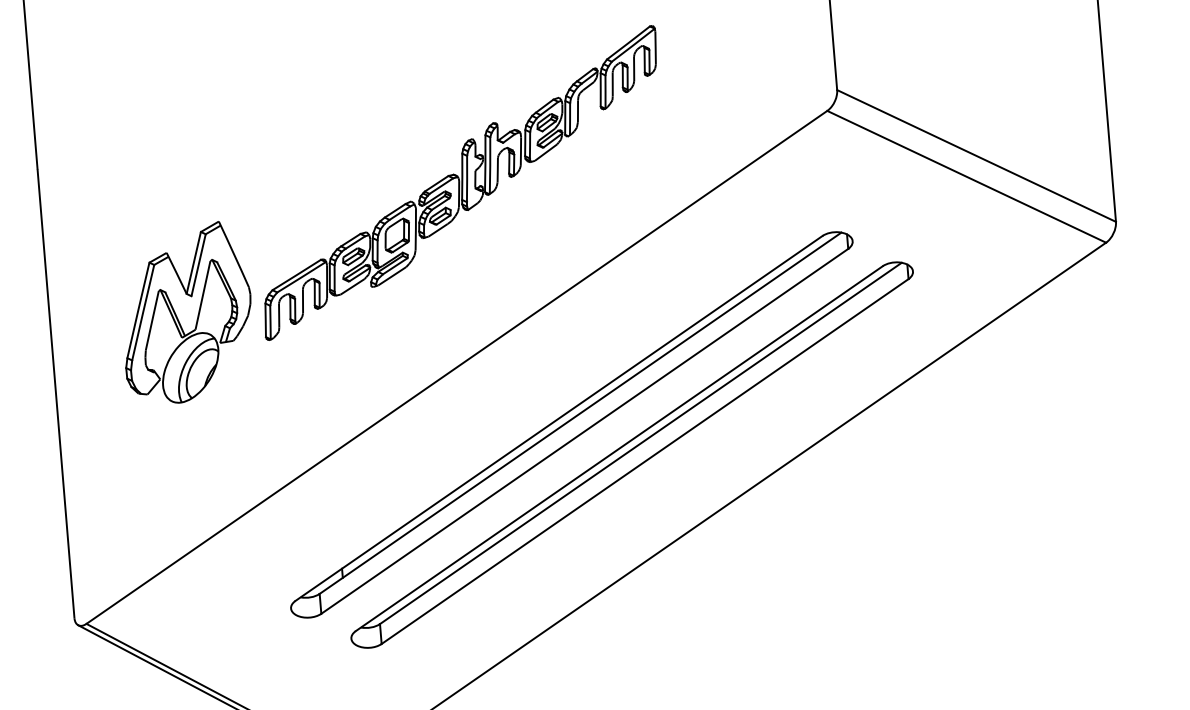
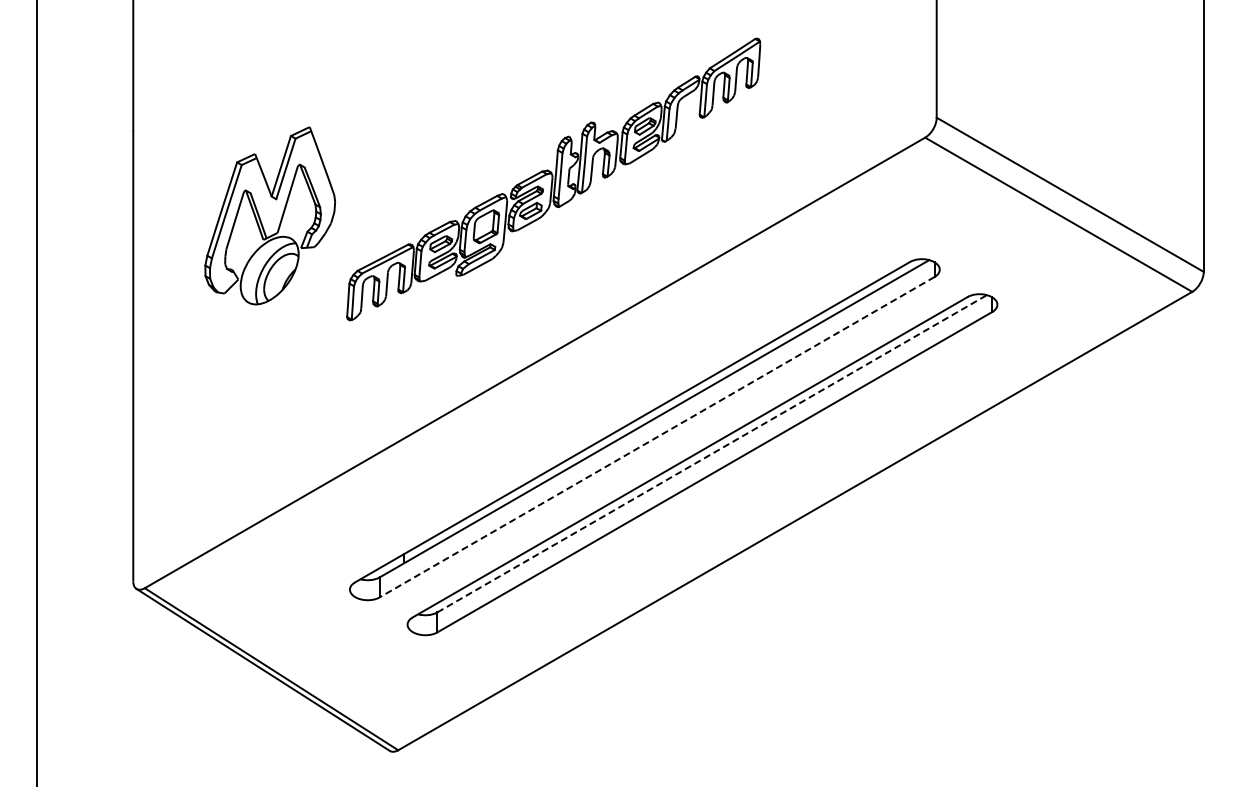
part: (186, 312) -> (269, 215), moved
line: (584, 431) -> (656, 437), solid -> dashed
line: (641, 443) -> (712, 453), solid -> dashed

